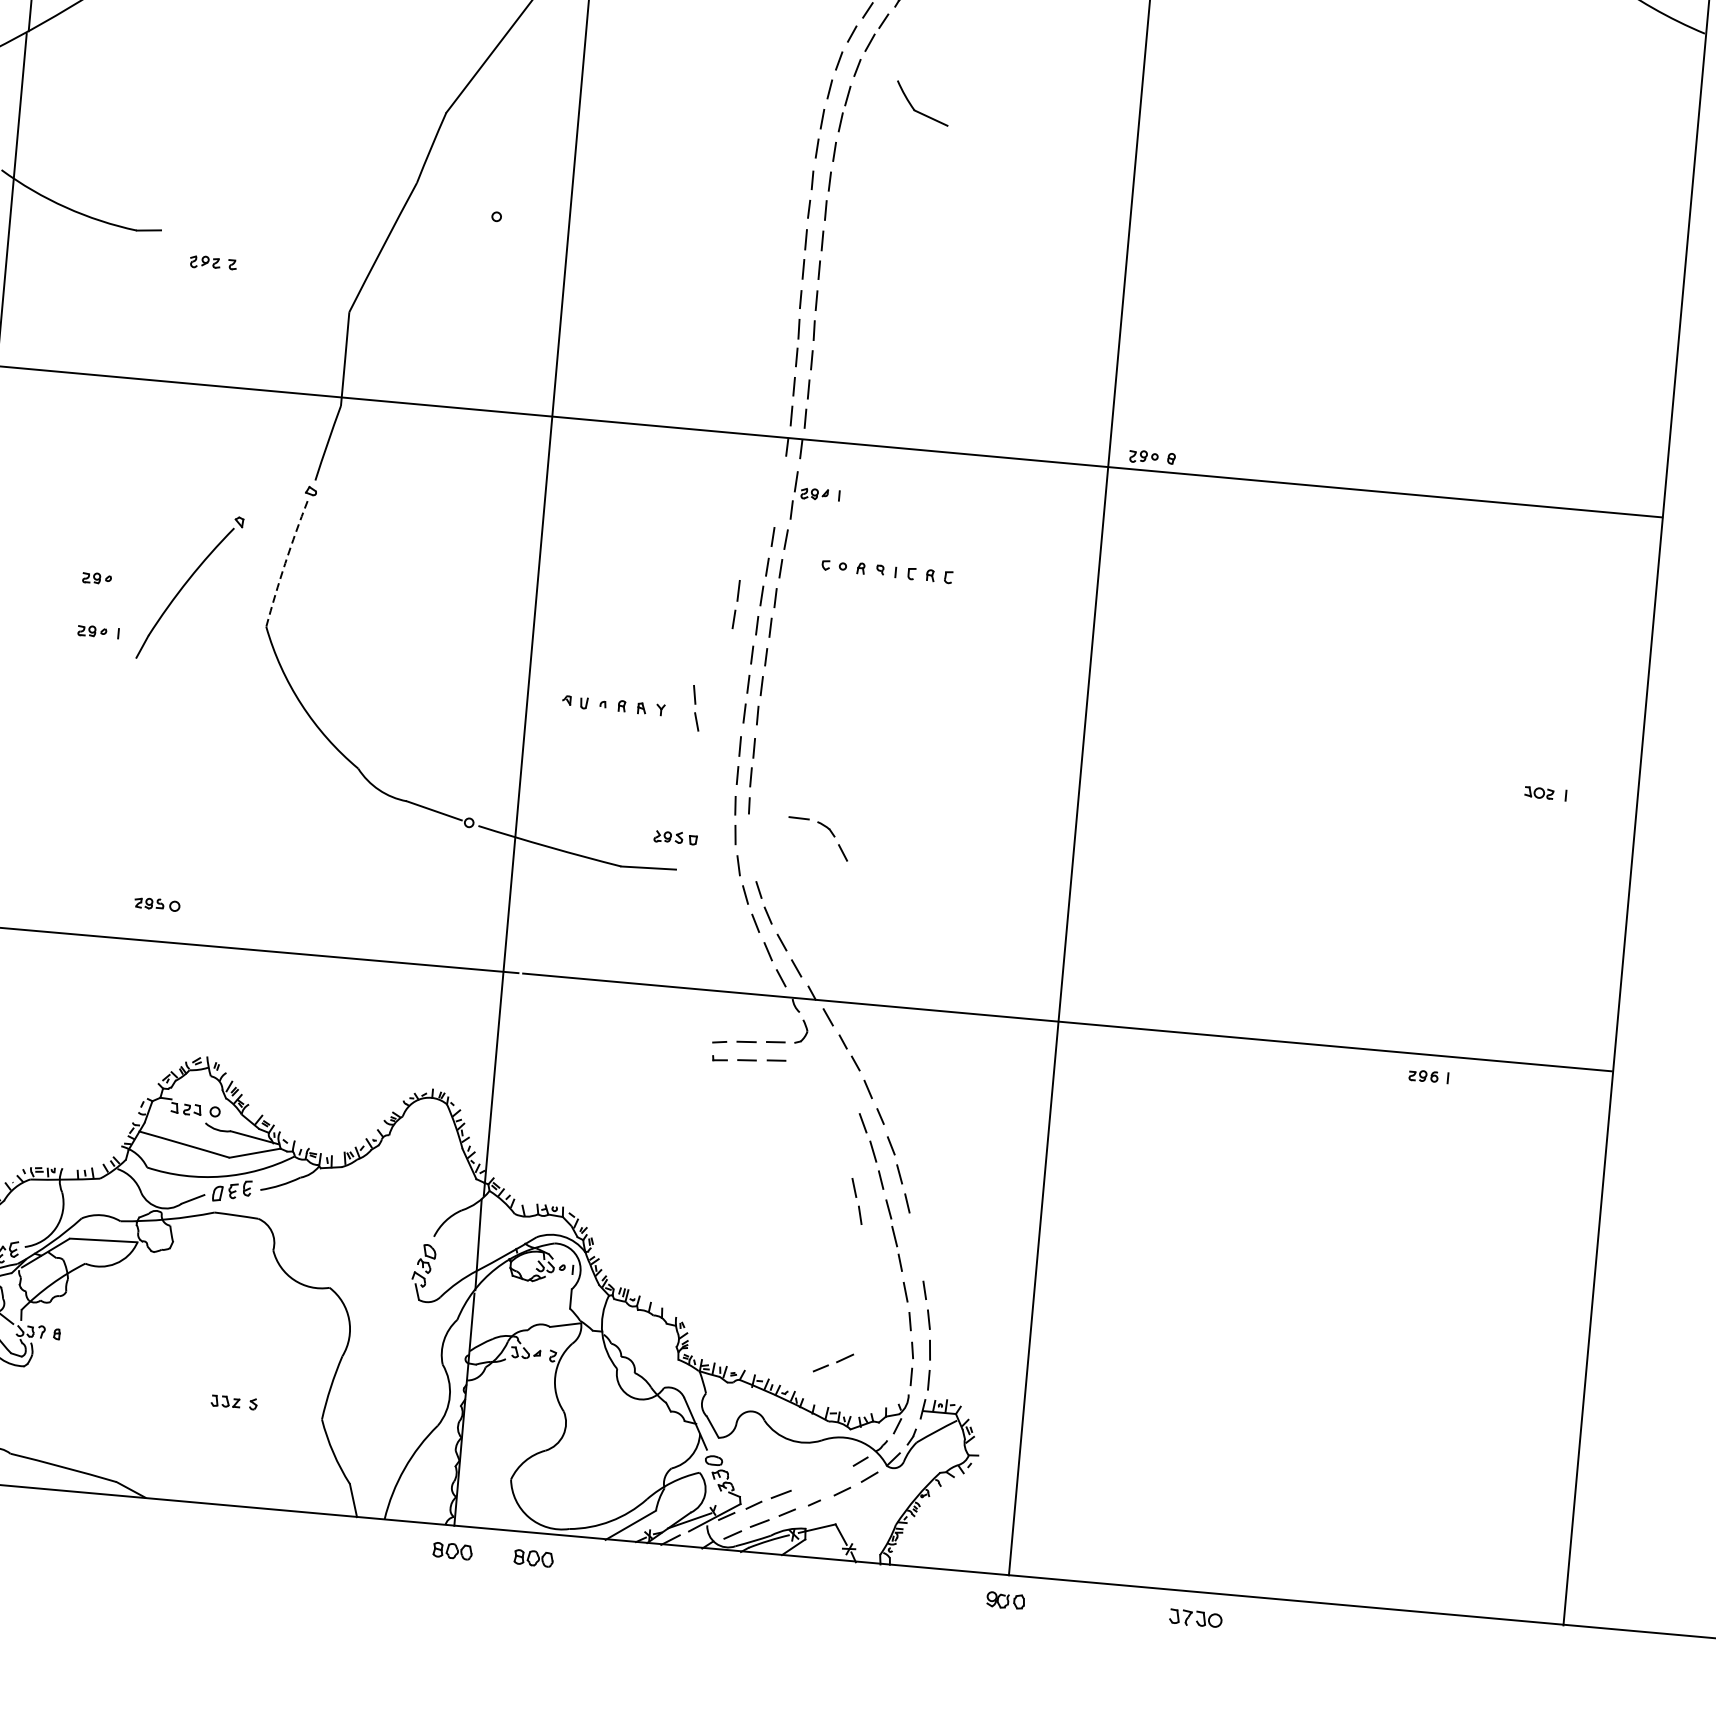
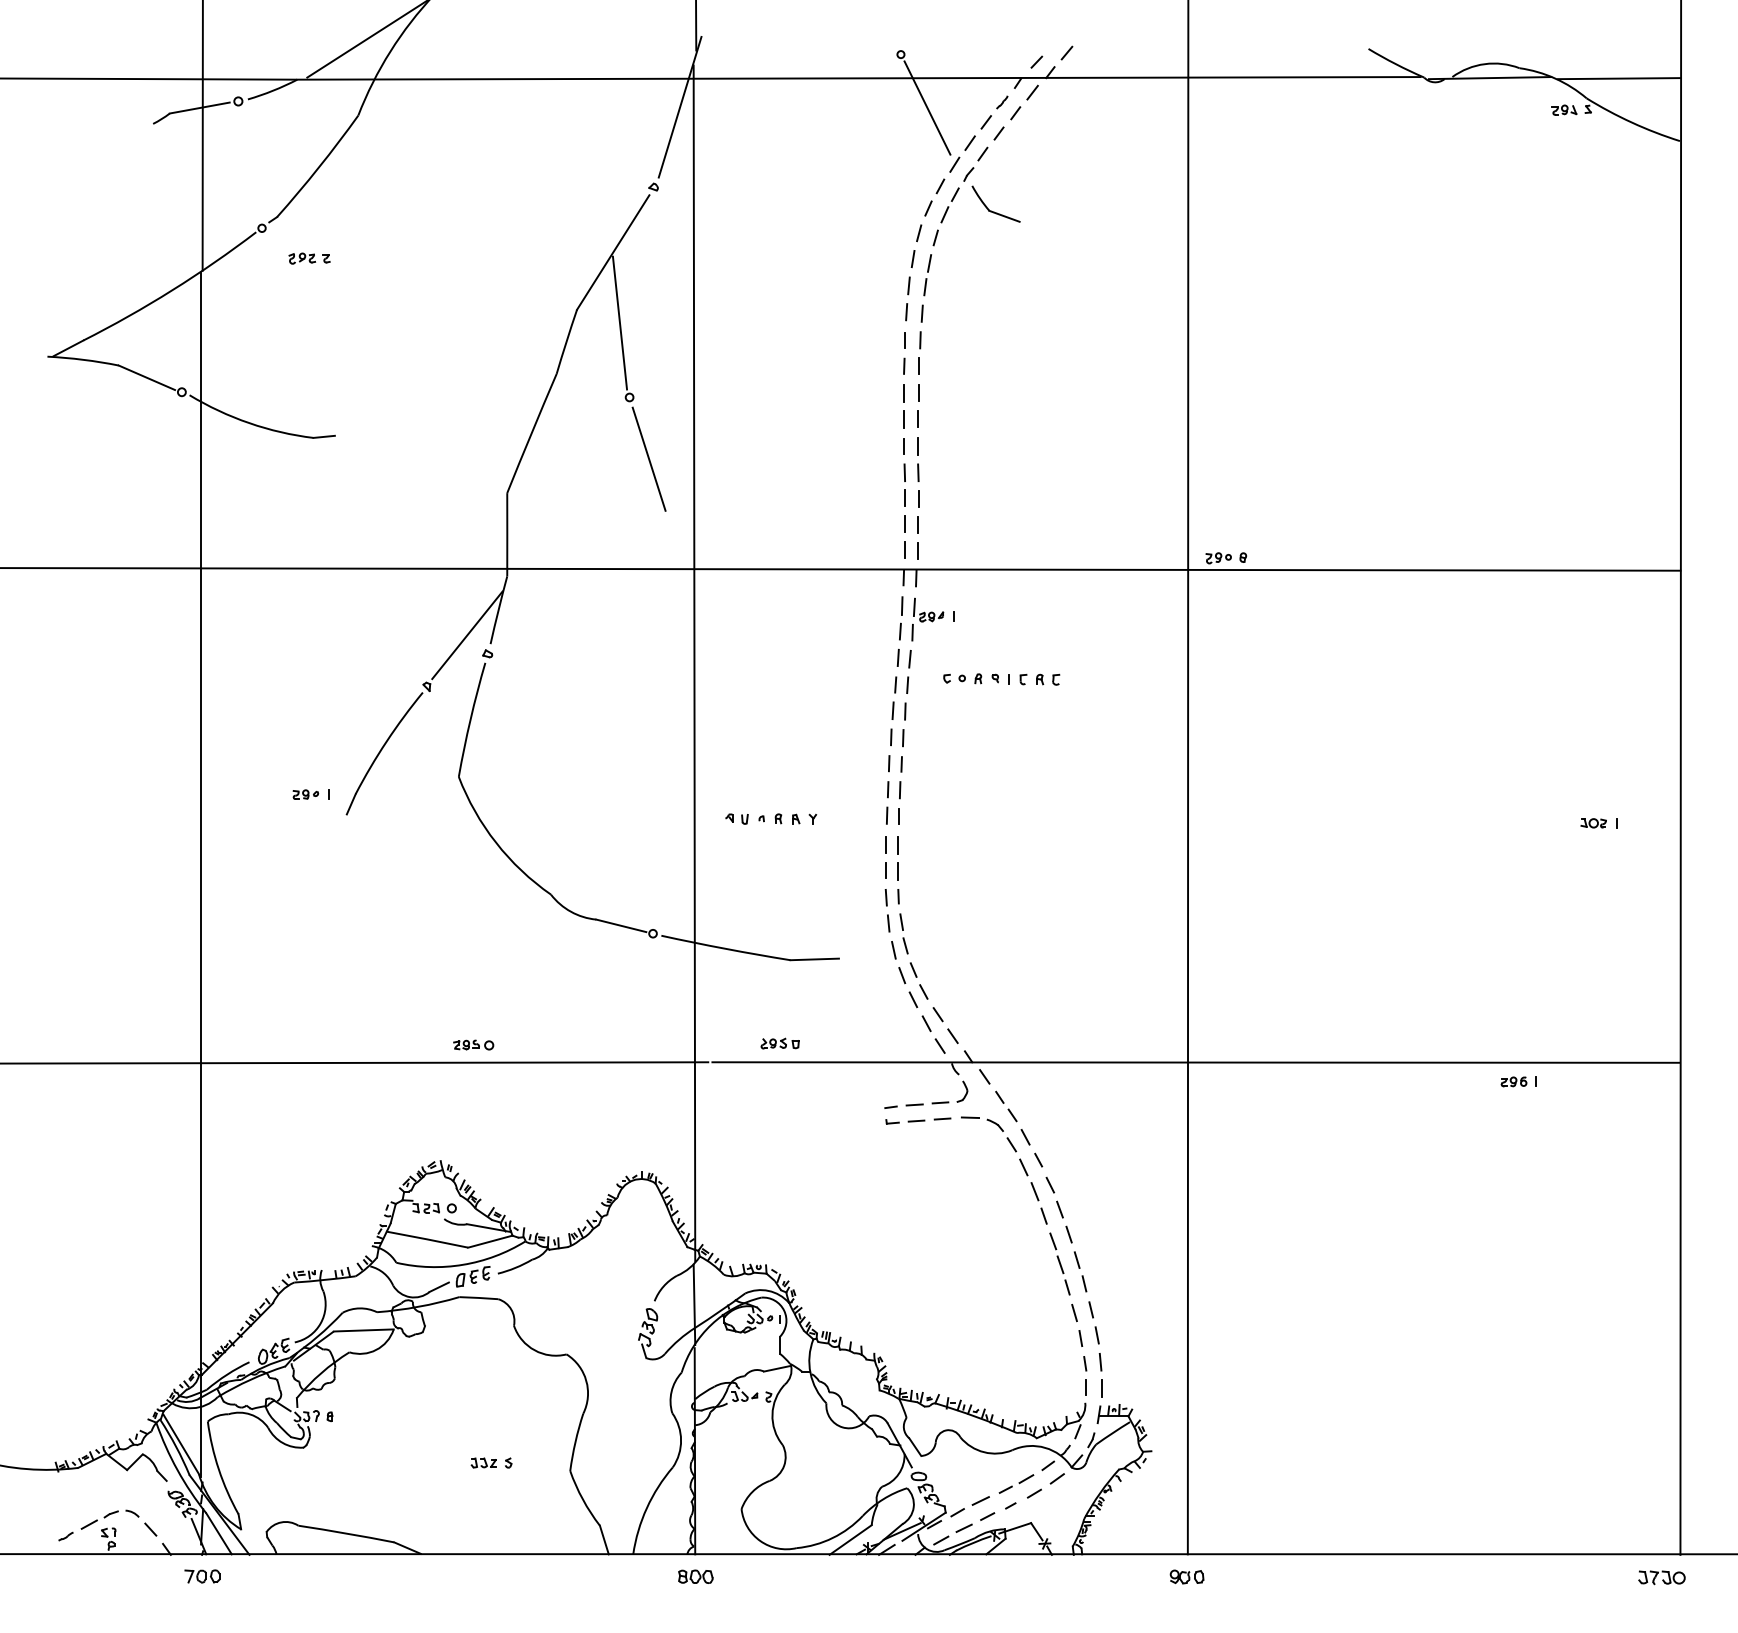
part: (916, 110) -> (991, 210), moved
line: (492, 131) -> (619, 322), added
part: (213, 263) -> (309, 258), moved
line: (511, 287) -> (648, 458), added
line: (290, 468) -> (467, 635), added
arc: (285, 563) -> (470, 719), dashed -> solid
part: (96, 578) -> (305, 747), removed
part: (736, 604) -> (901, 618), moved
part: (695, 707) -> (903, 933), moved
part: (827, 829) -> (996, 1125), moved
part: (674, 837) -> (779, 1043), moved
part: (157, 903) -> (473, 1044), moved
part: (856, 1201) -> (1080, 1271), moved
part: (833, 1362) -> (1016, 1483), moved
part: (533, 1558) -> (767, 1576), removed
part: (1195, 1618) -> (1661, 1577), moved

